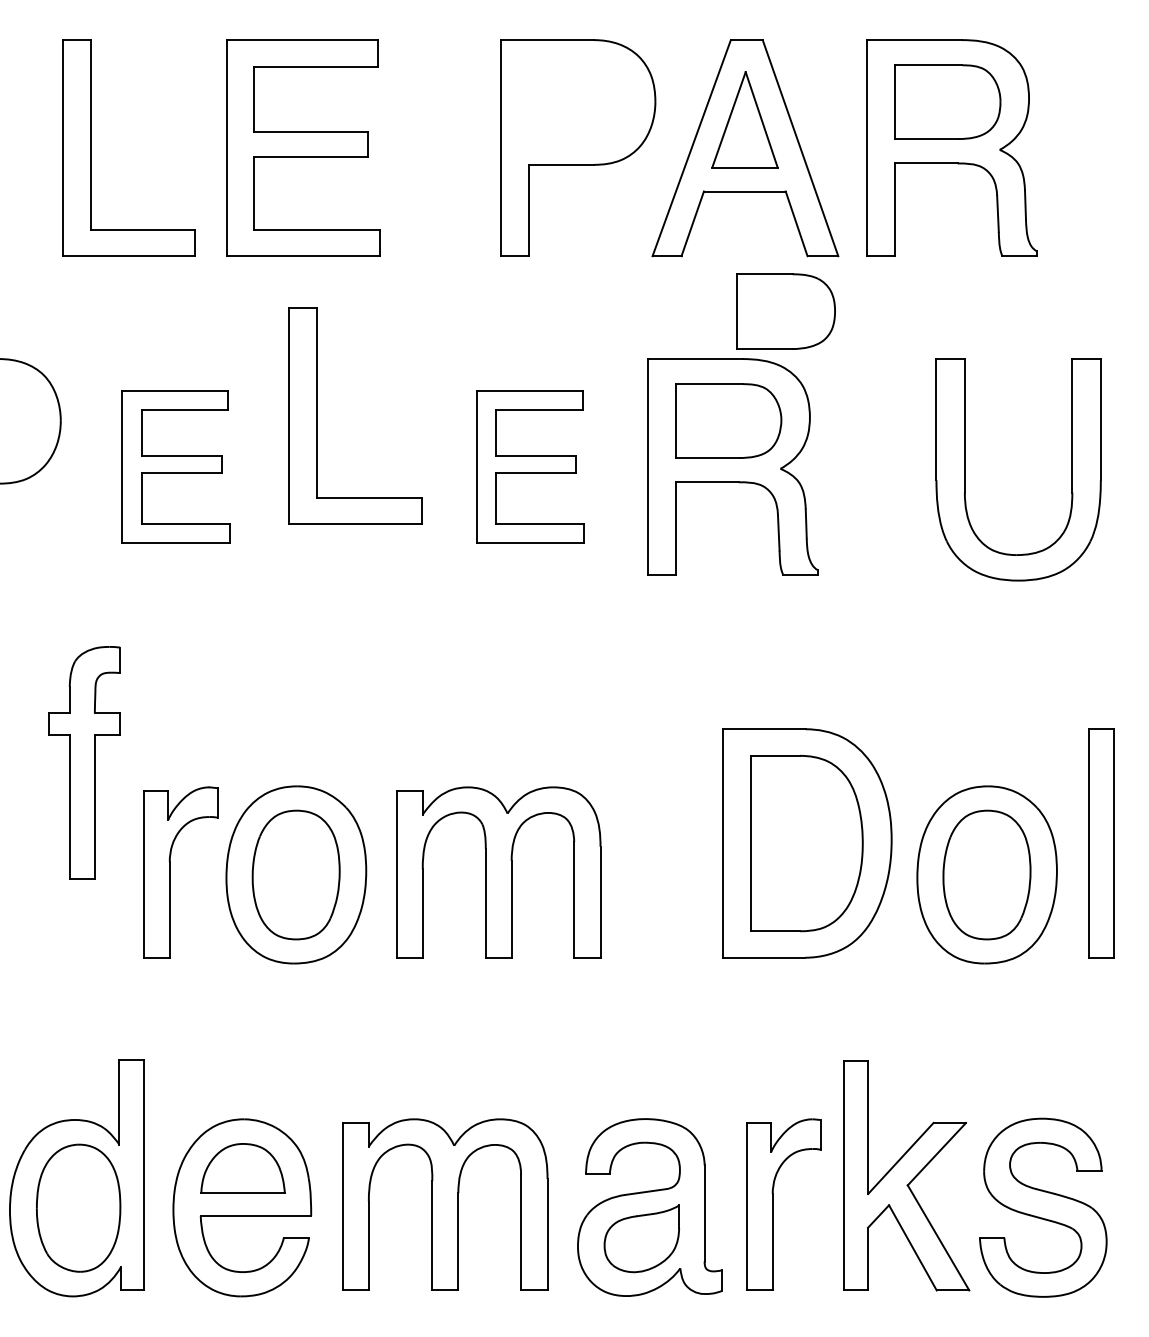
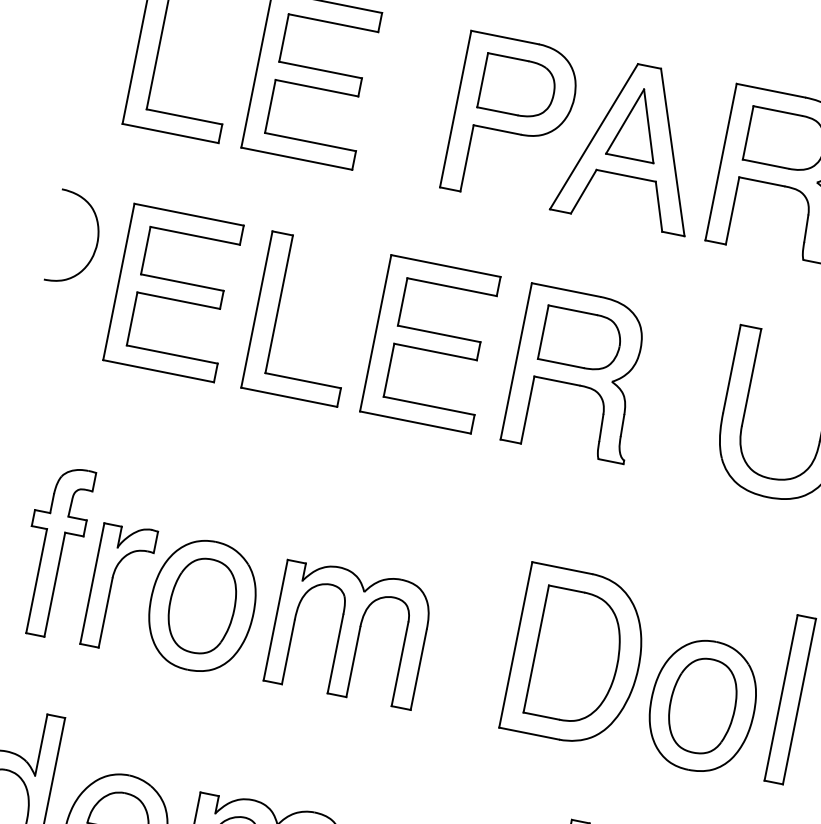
part: (785, 311) -> (517, 87), moved
part: (317, 415) -> (277, 313), moved
part: (175, 466) -> (173, 292), size x1.43
part: (530, 466) -> (431, 343), size x1.43
part: (84, 762) -> (53, 551), moved

